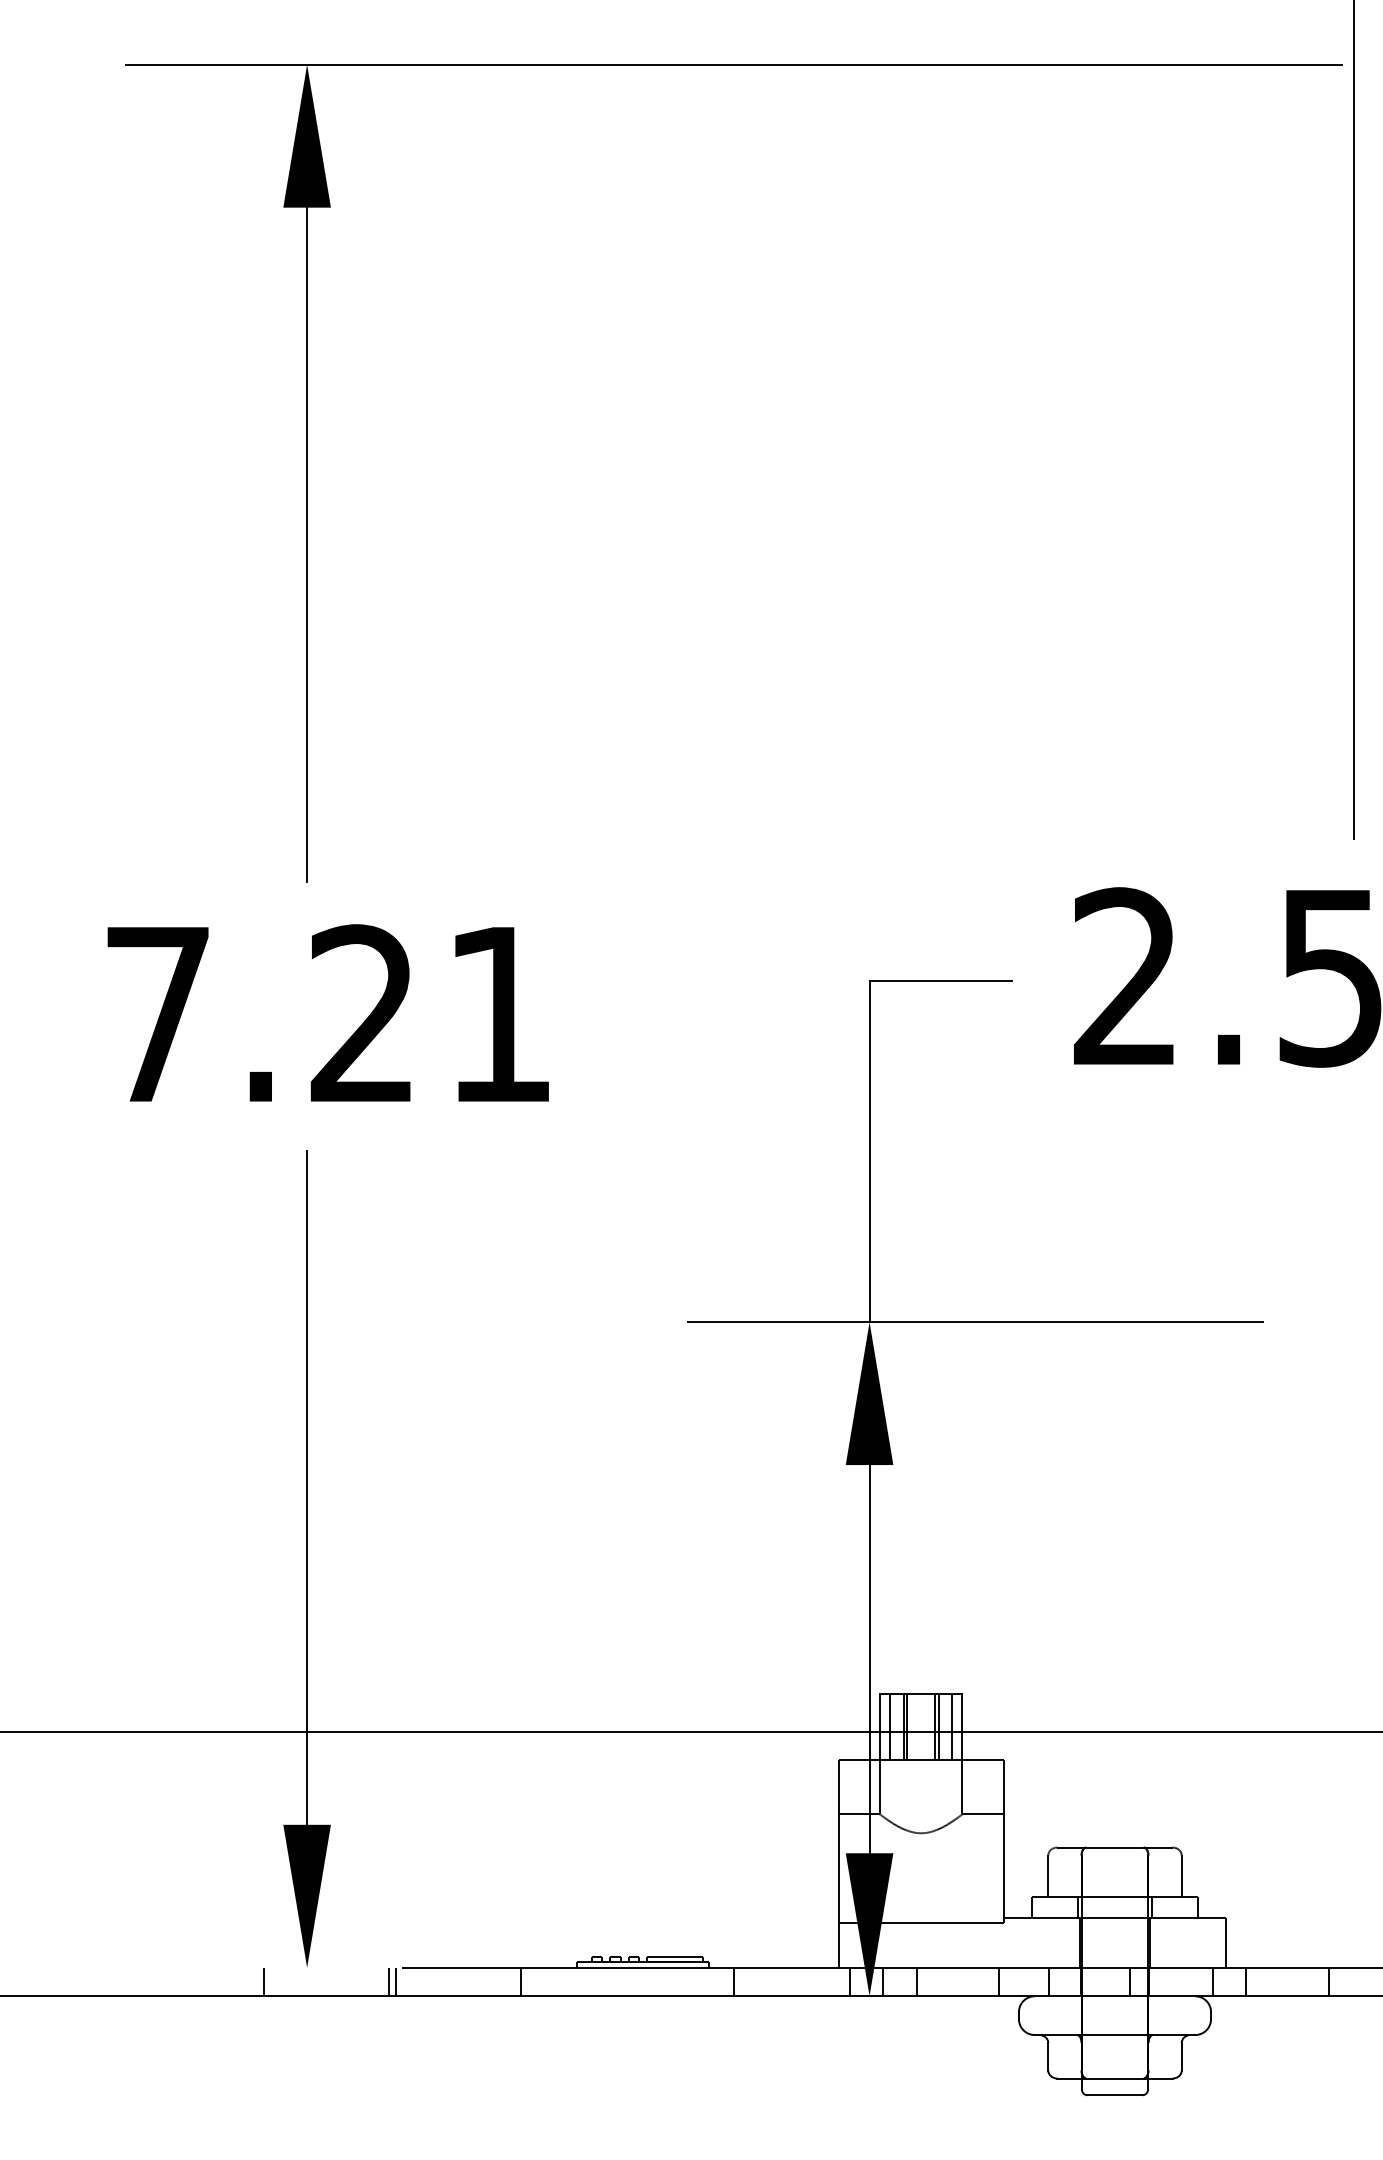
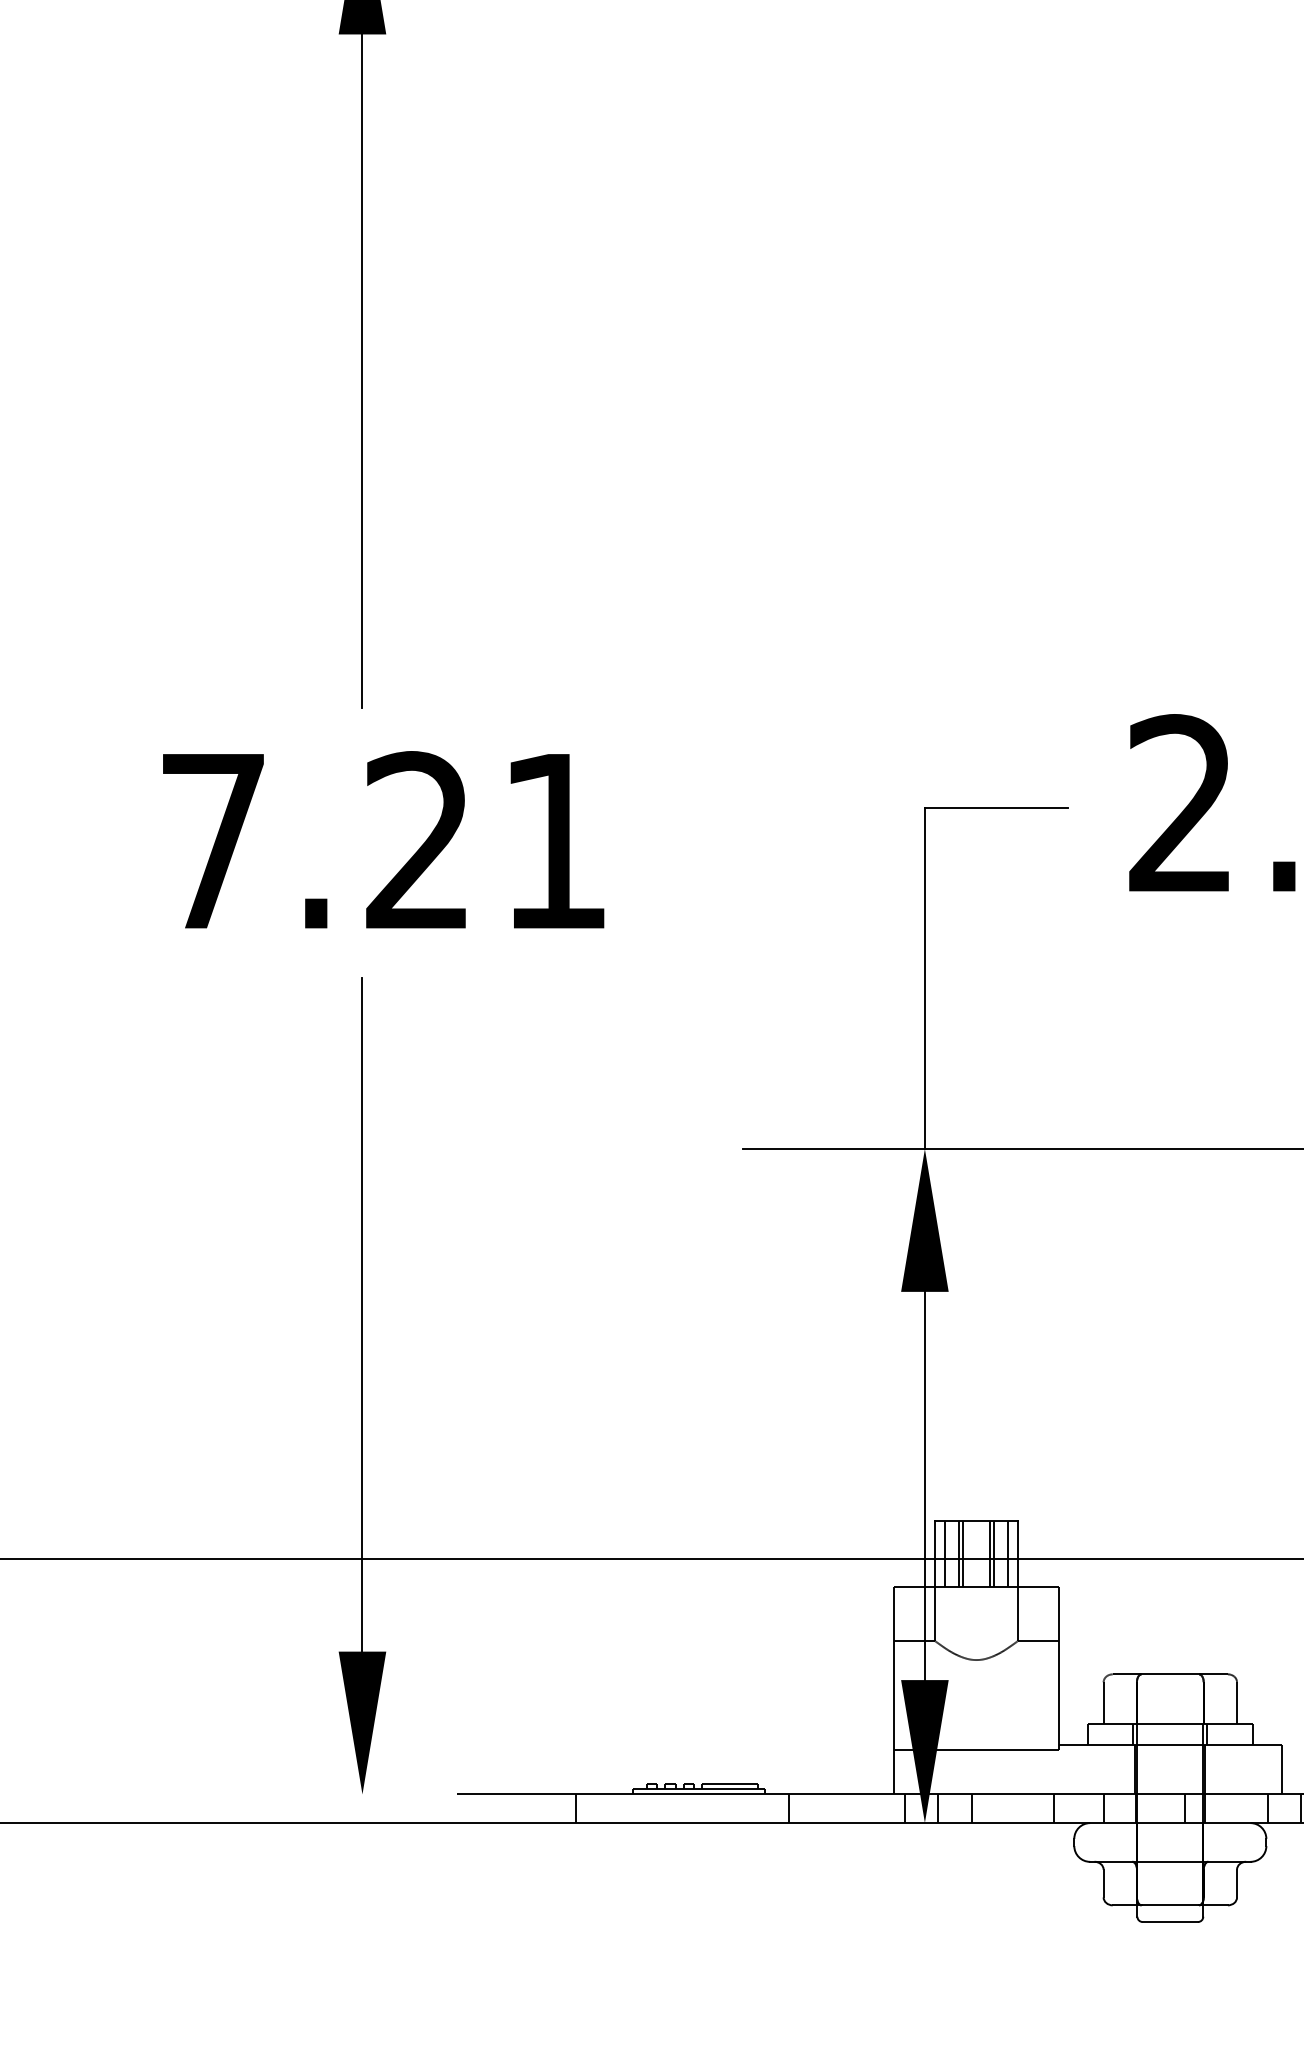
line: (263, 1981) -> (318, 1808), removed
line: (389, 1981) -> (444, 1808), removed
line: (395, 1981) -> (450, 1808), removed

